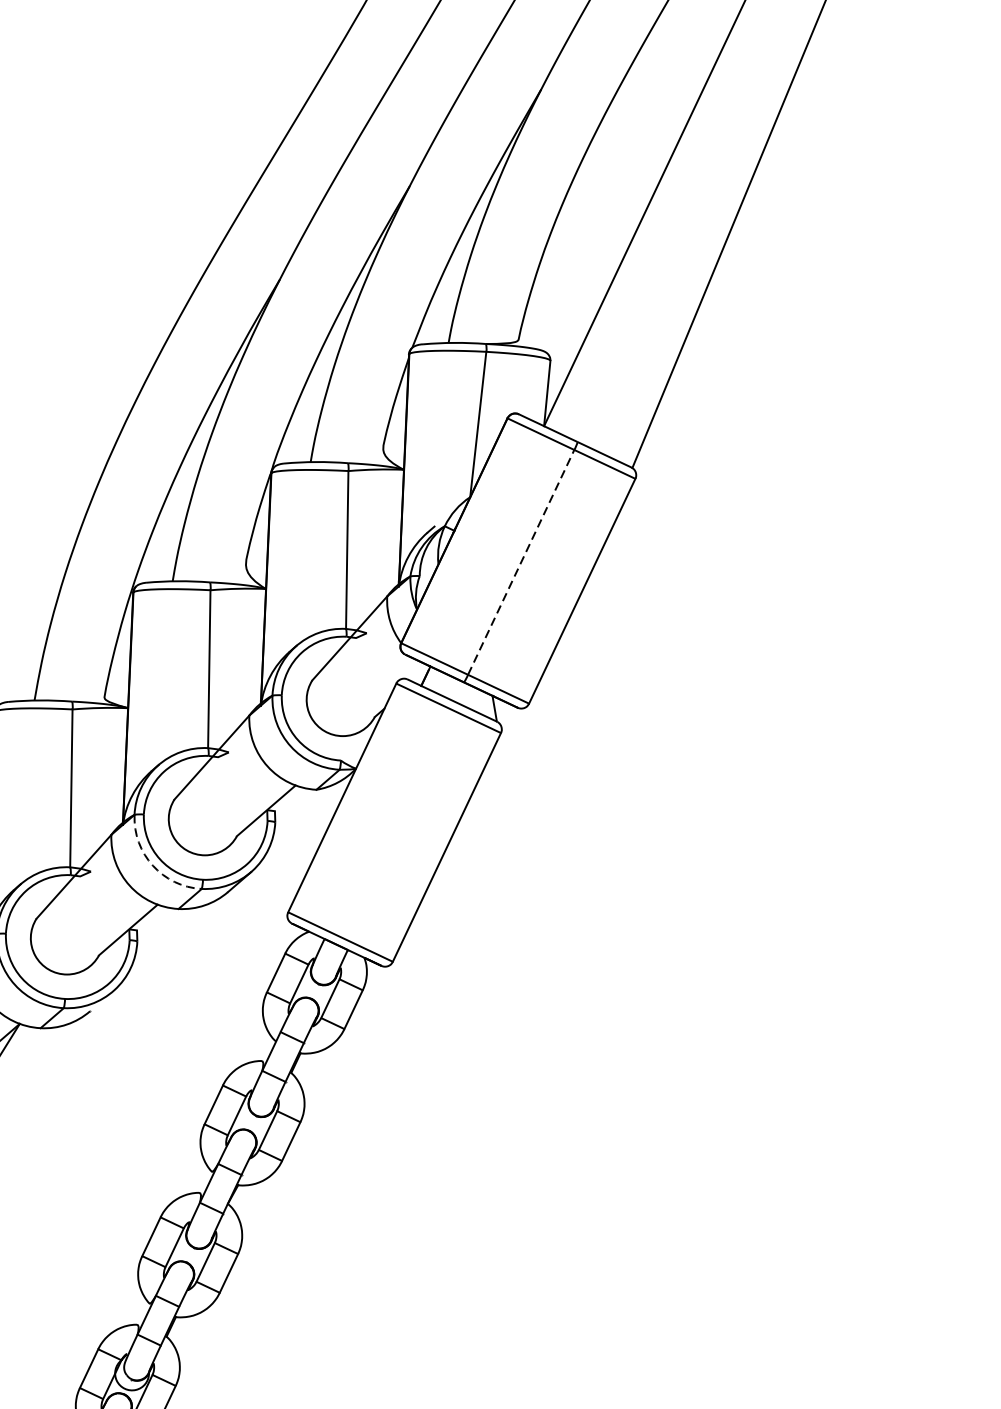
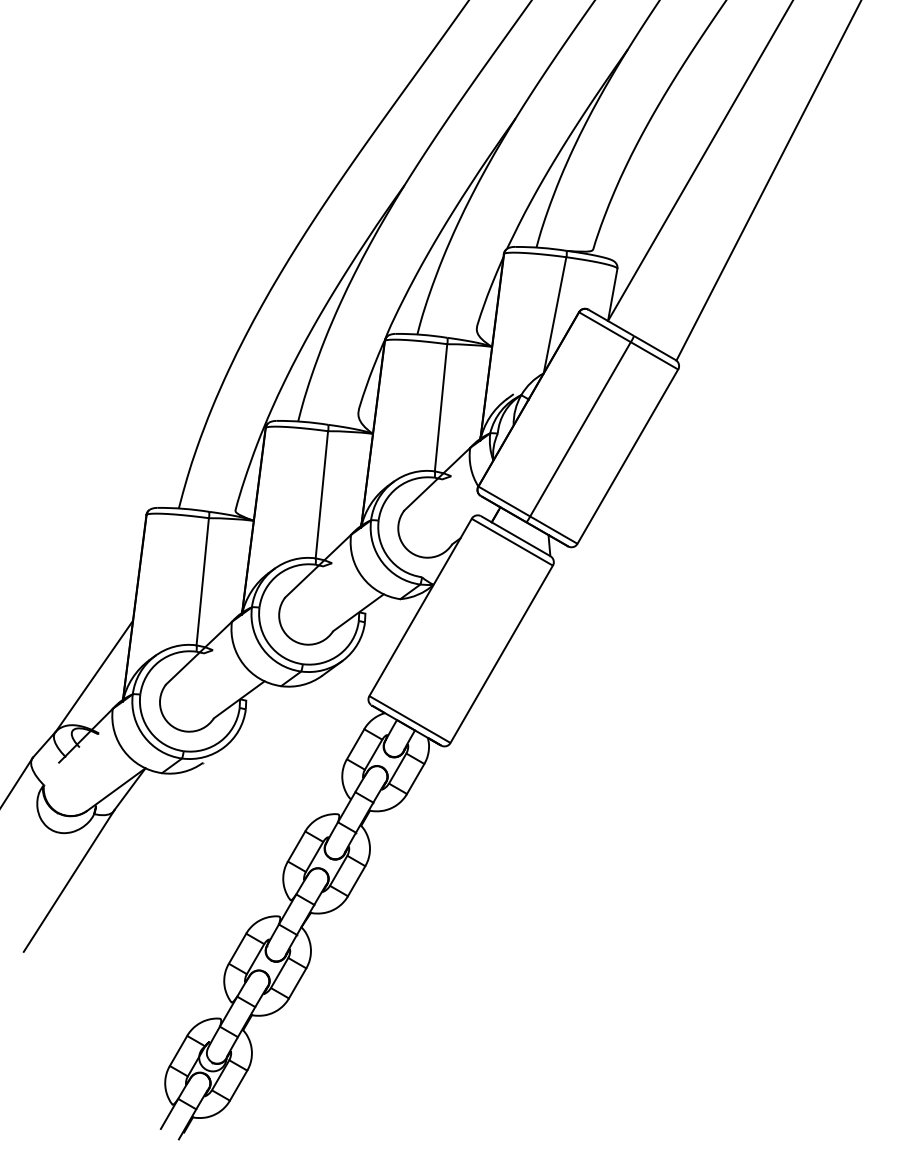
line: (521, 562) -> (580, 429), dashed -> solid
arc: (153, 865) -> (263, 649), dashed -> solid

